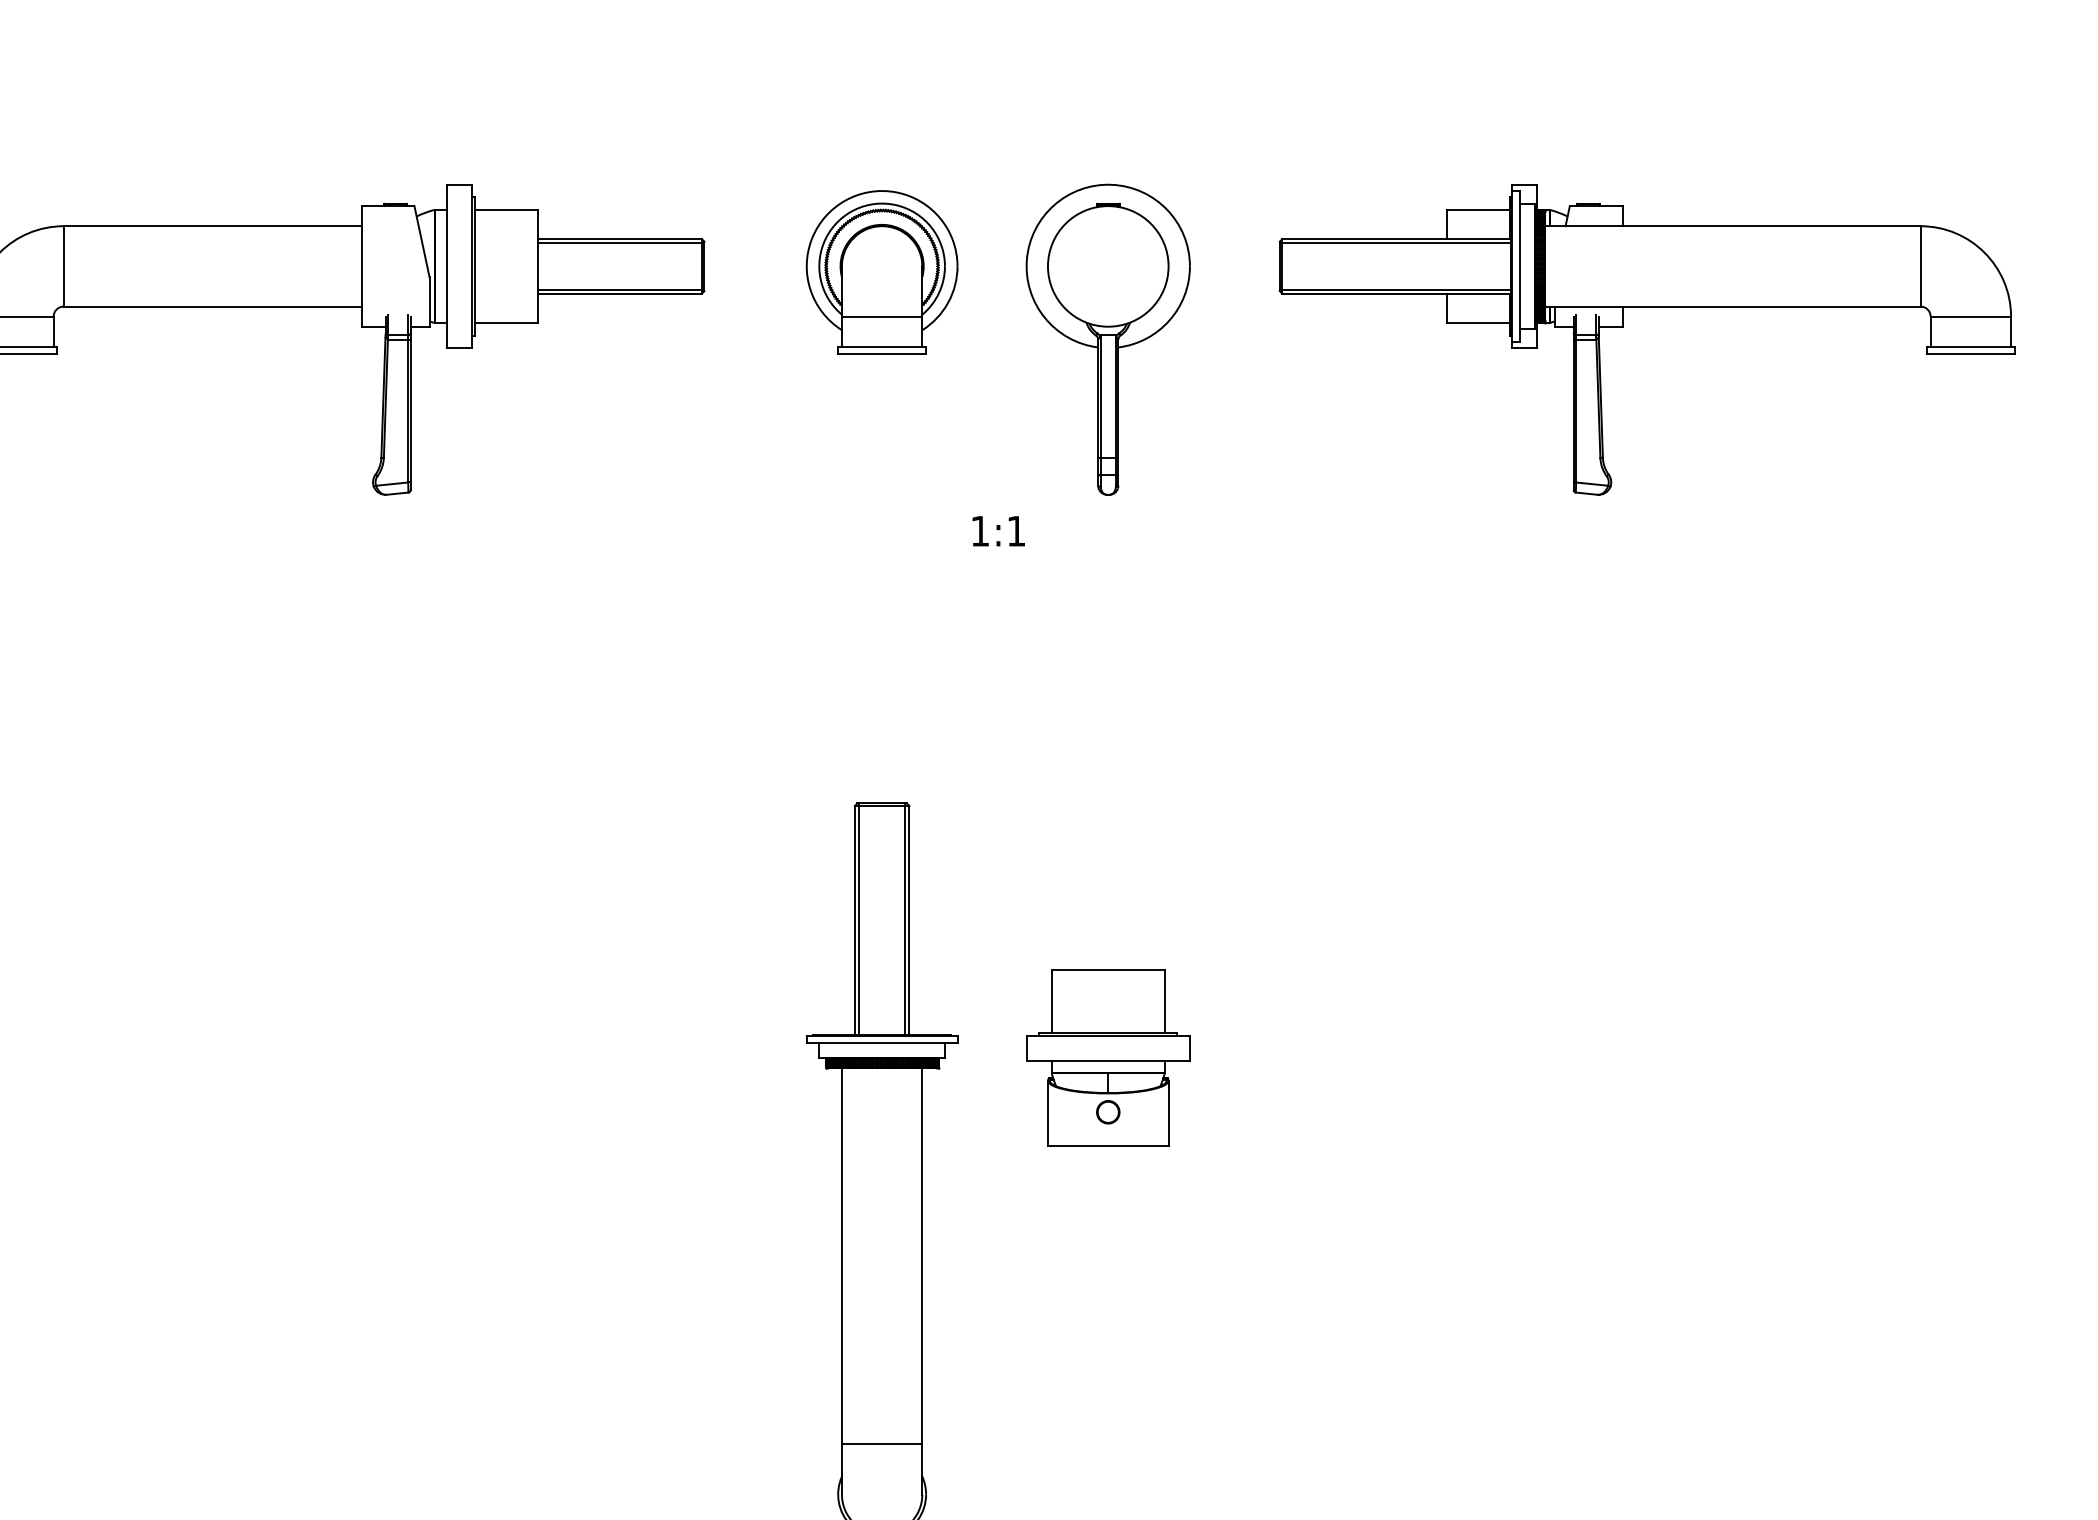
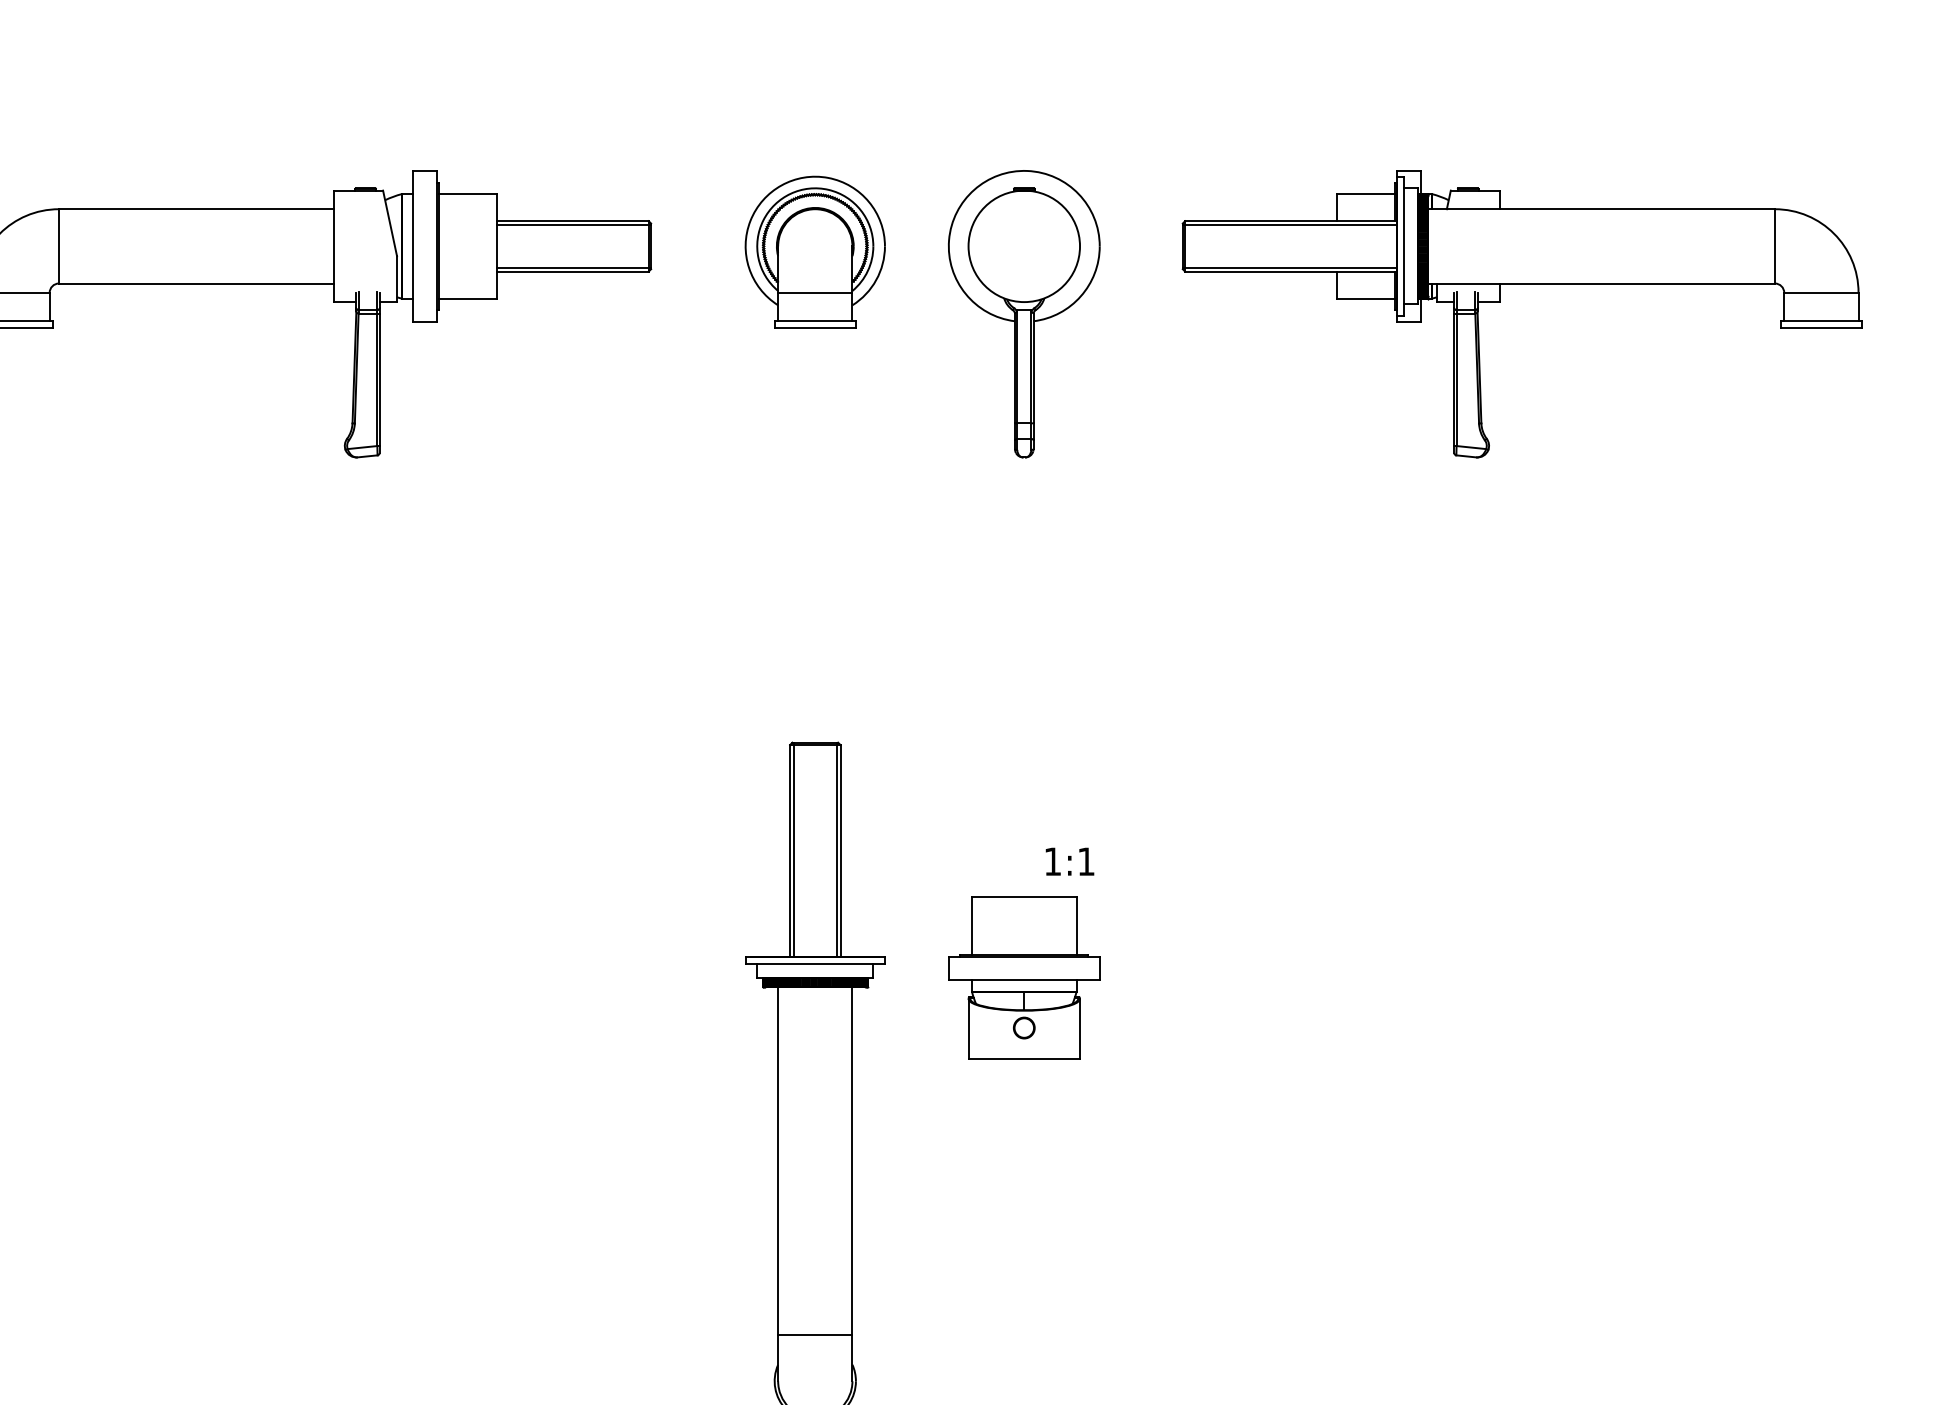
text: (998, 531) -> (1069, 861), moved

